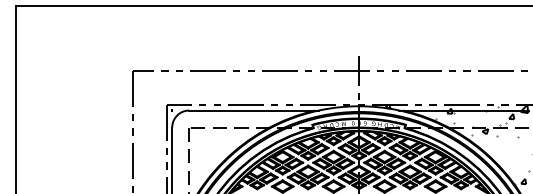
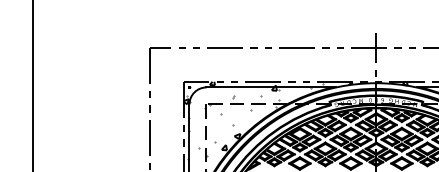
hatch: (250, 143) -> (267, 120), added

